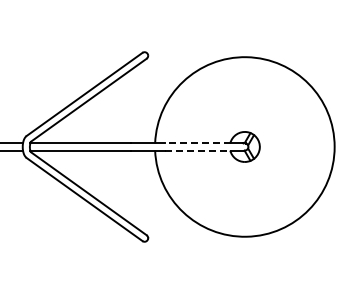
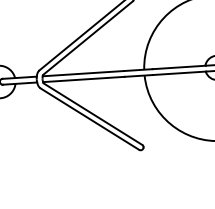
line: (198, 143) -> (179, 67), dashed -> solid
line: (198, 150) -> (179, 73), dashed -> solid

